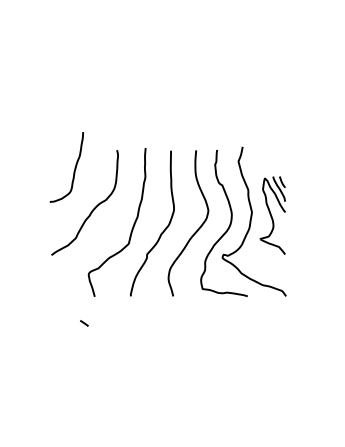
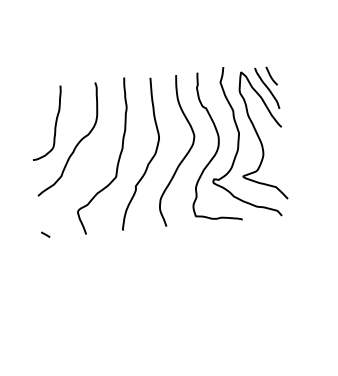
curve: (74, 167) -> (54, 122), moved
part: (272, 215) -> (260, 134), size x1.67
curve: (84, 323) -> (45, 234), moved

